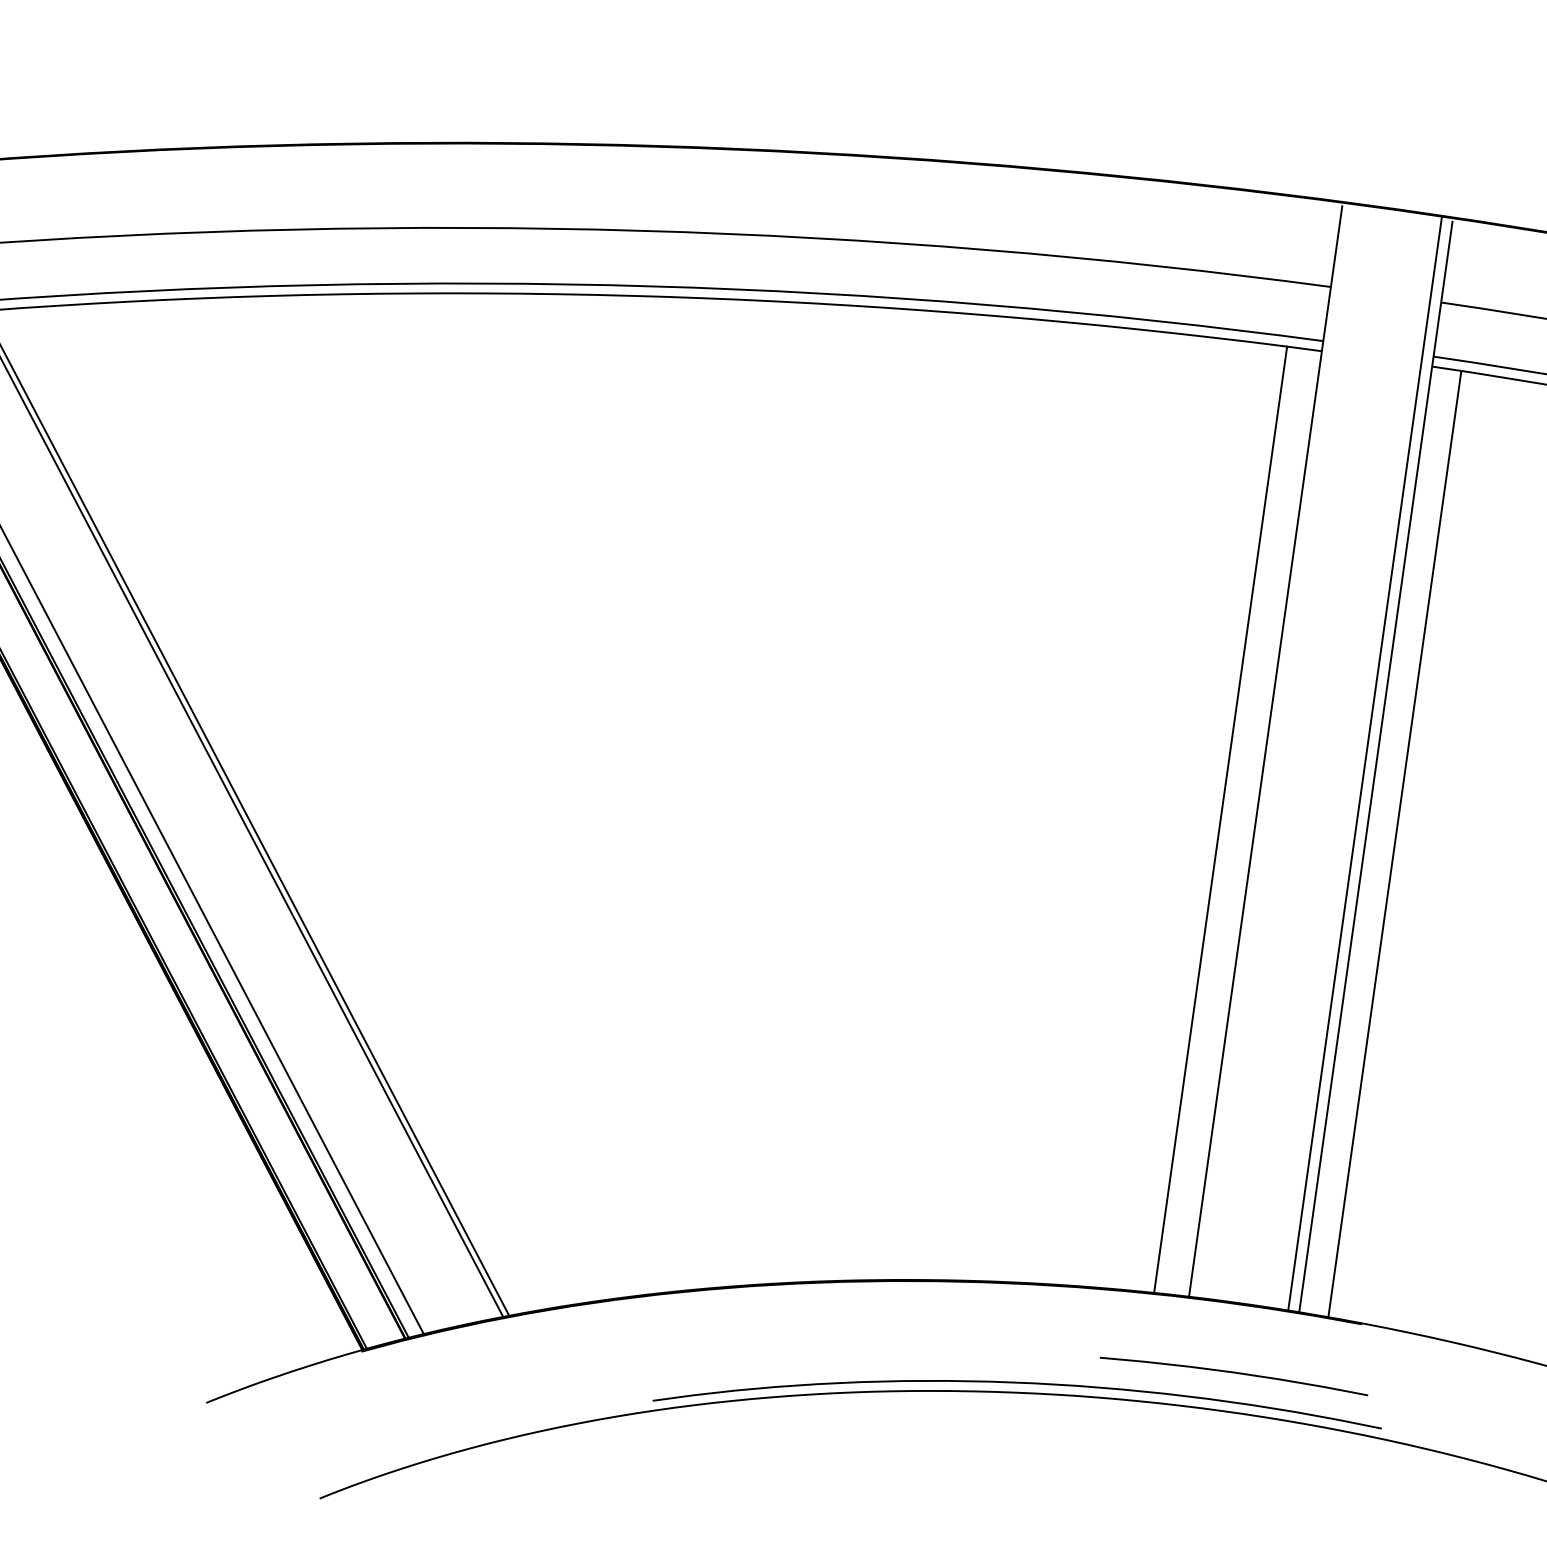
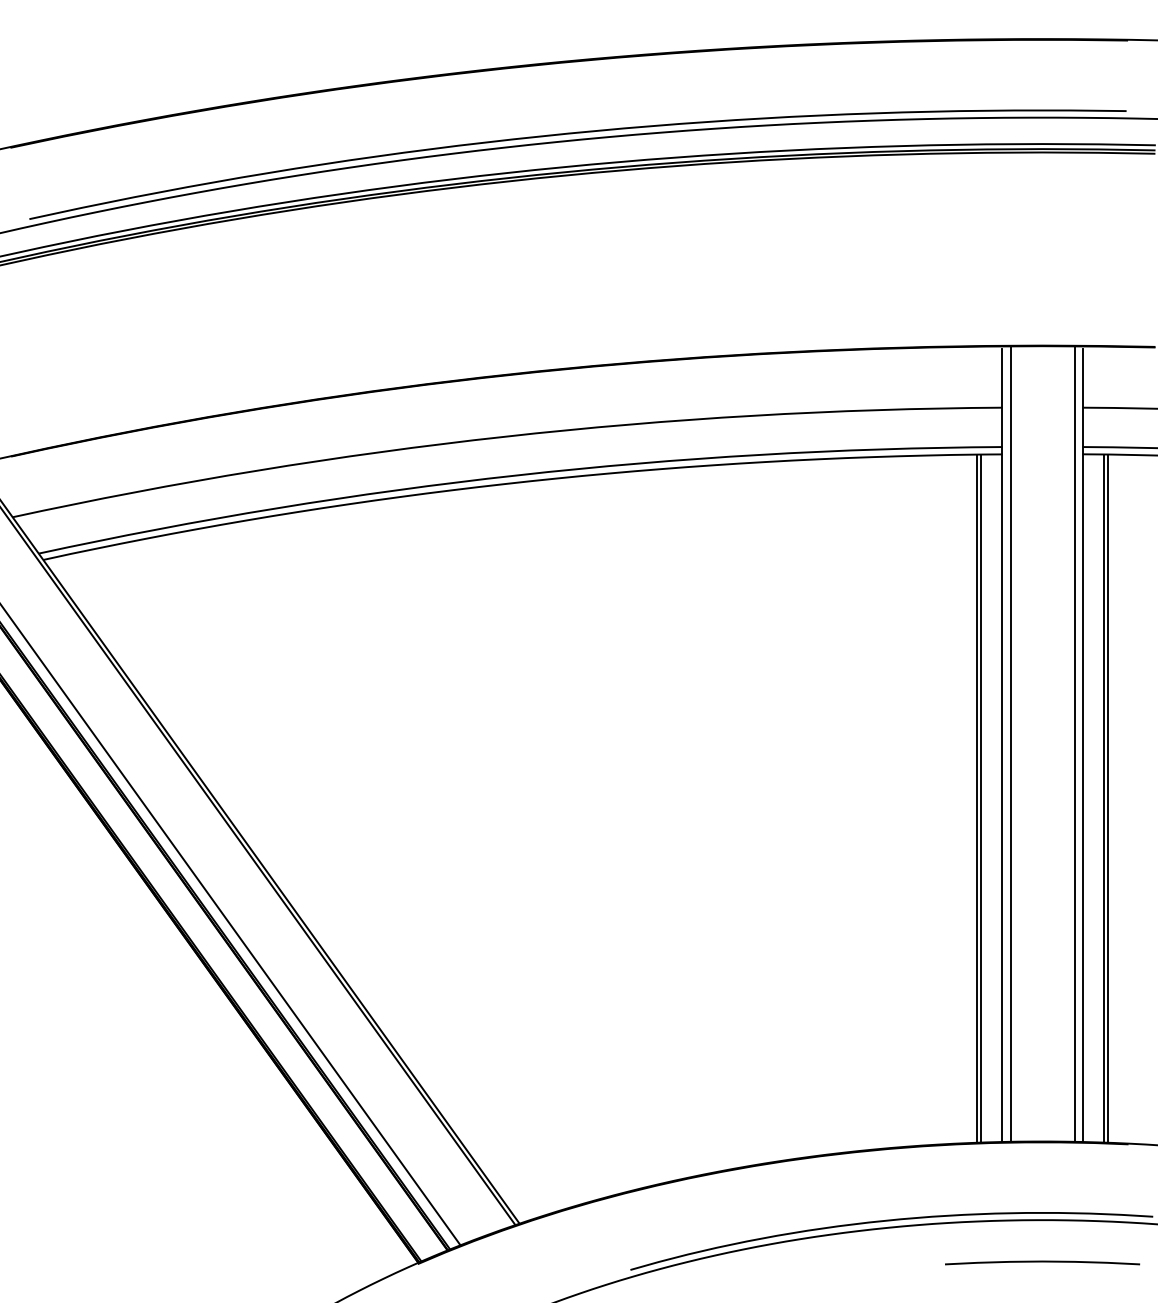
line: (1277, 750) -> (1010, 743), added
line: (1226, 820) -> (981, 798), added
line: (1399, 844) -> (1107, 798), added
curve: (1234, 1373) -> (1042, 1262), moved

